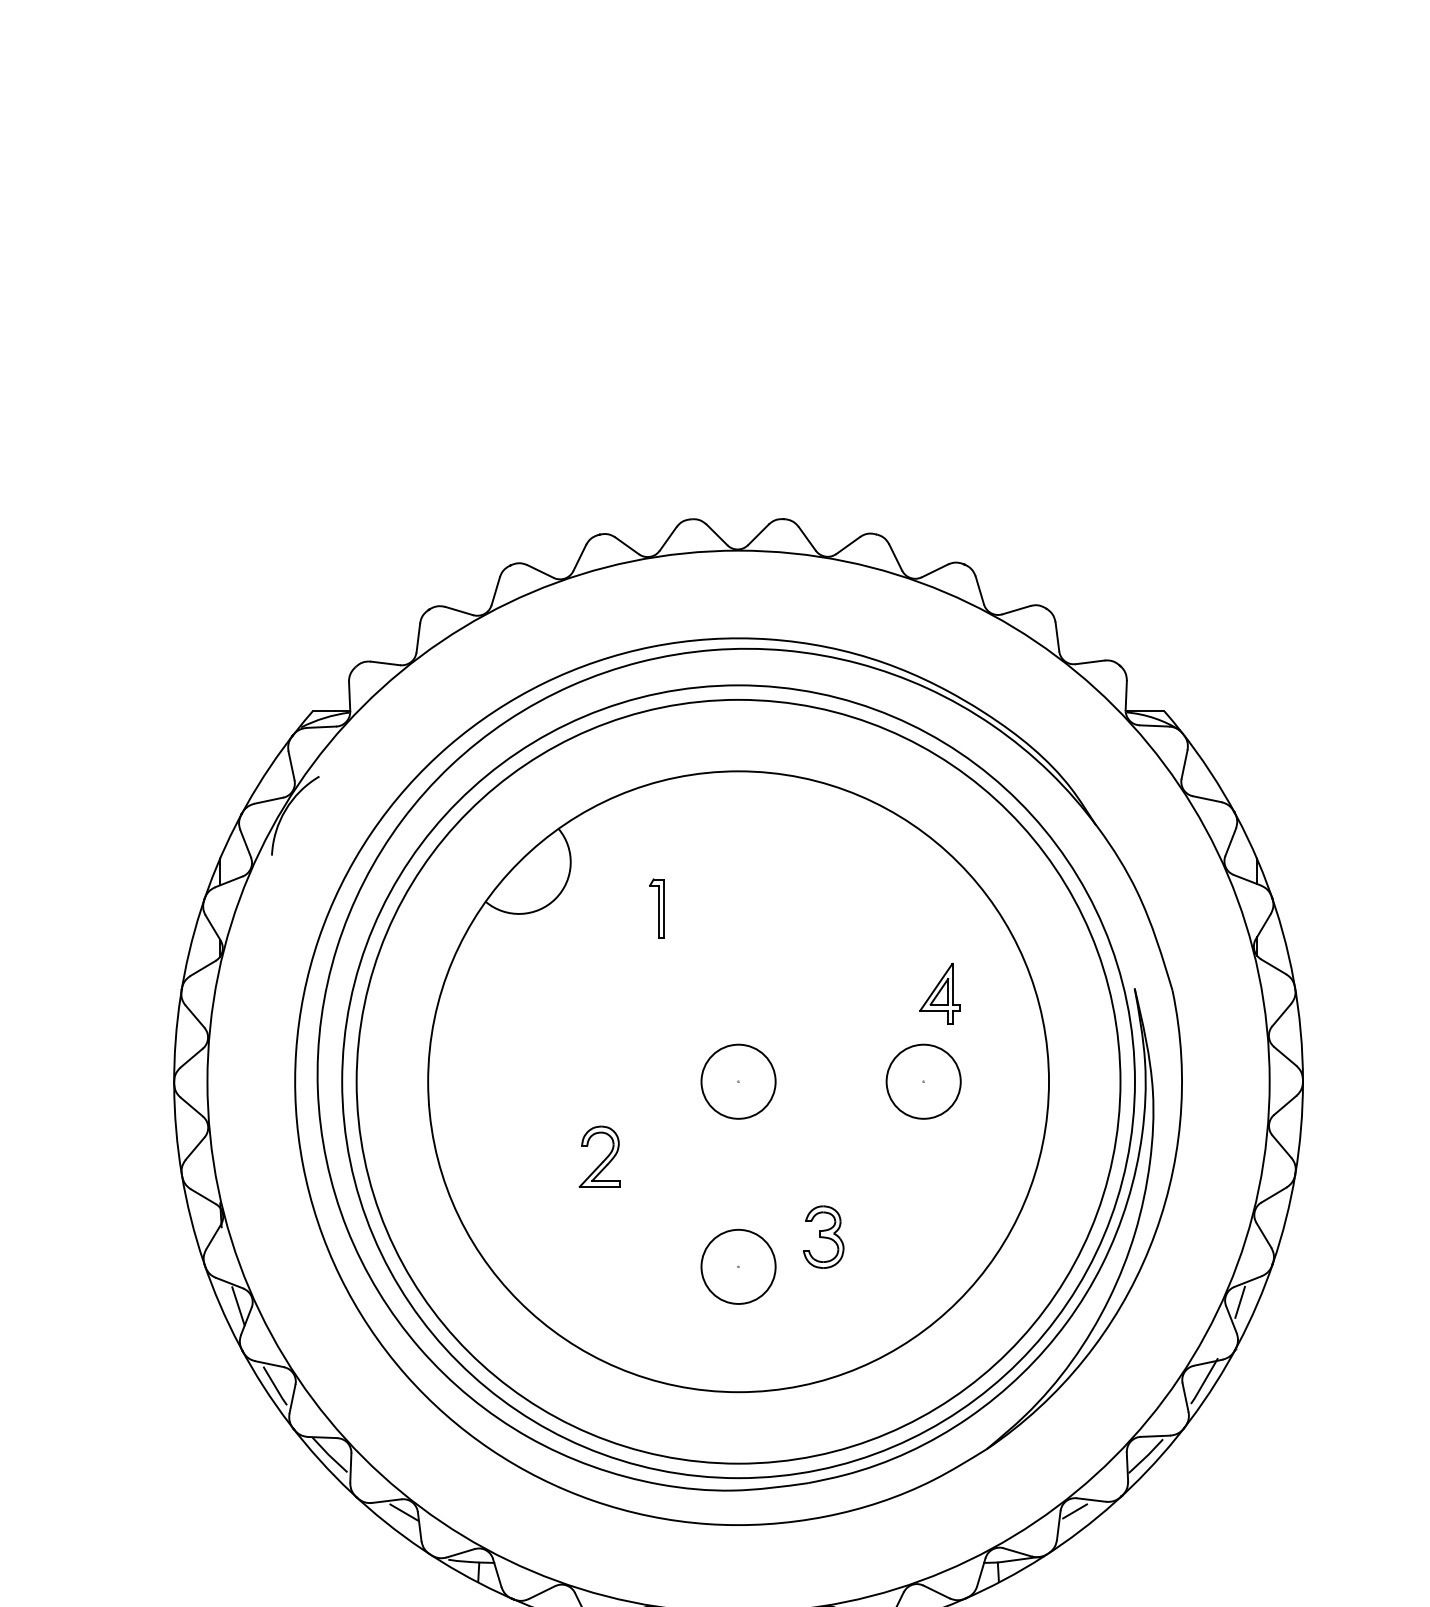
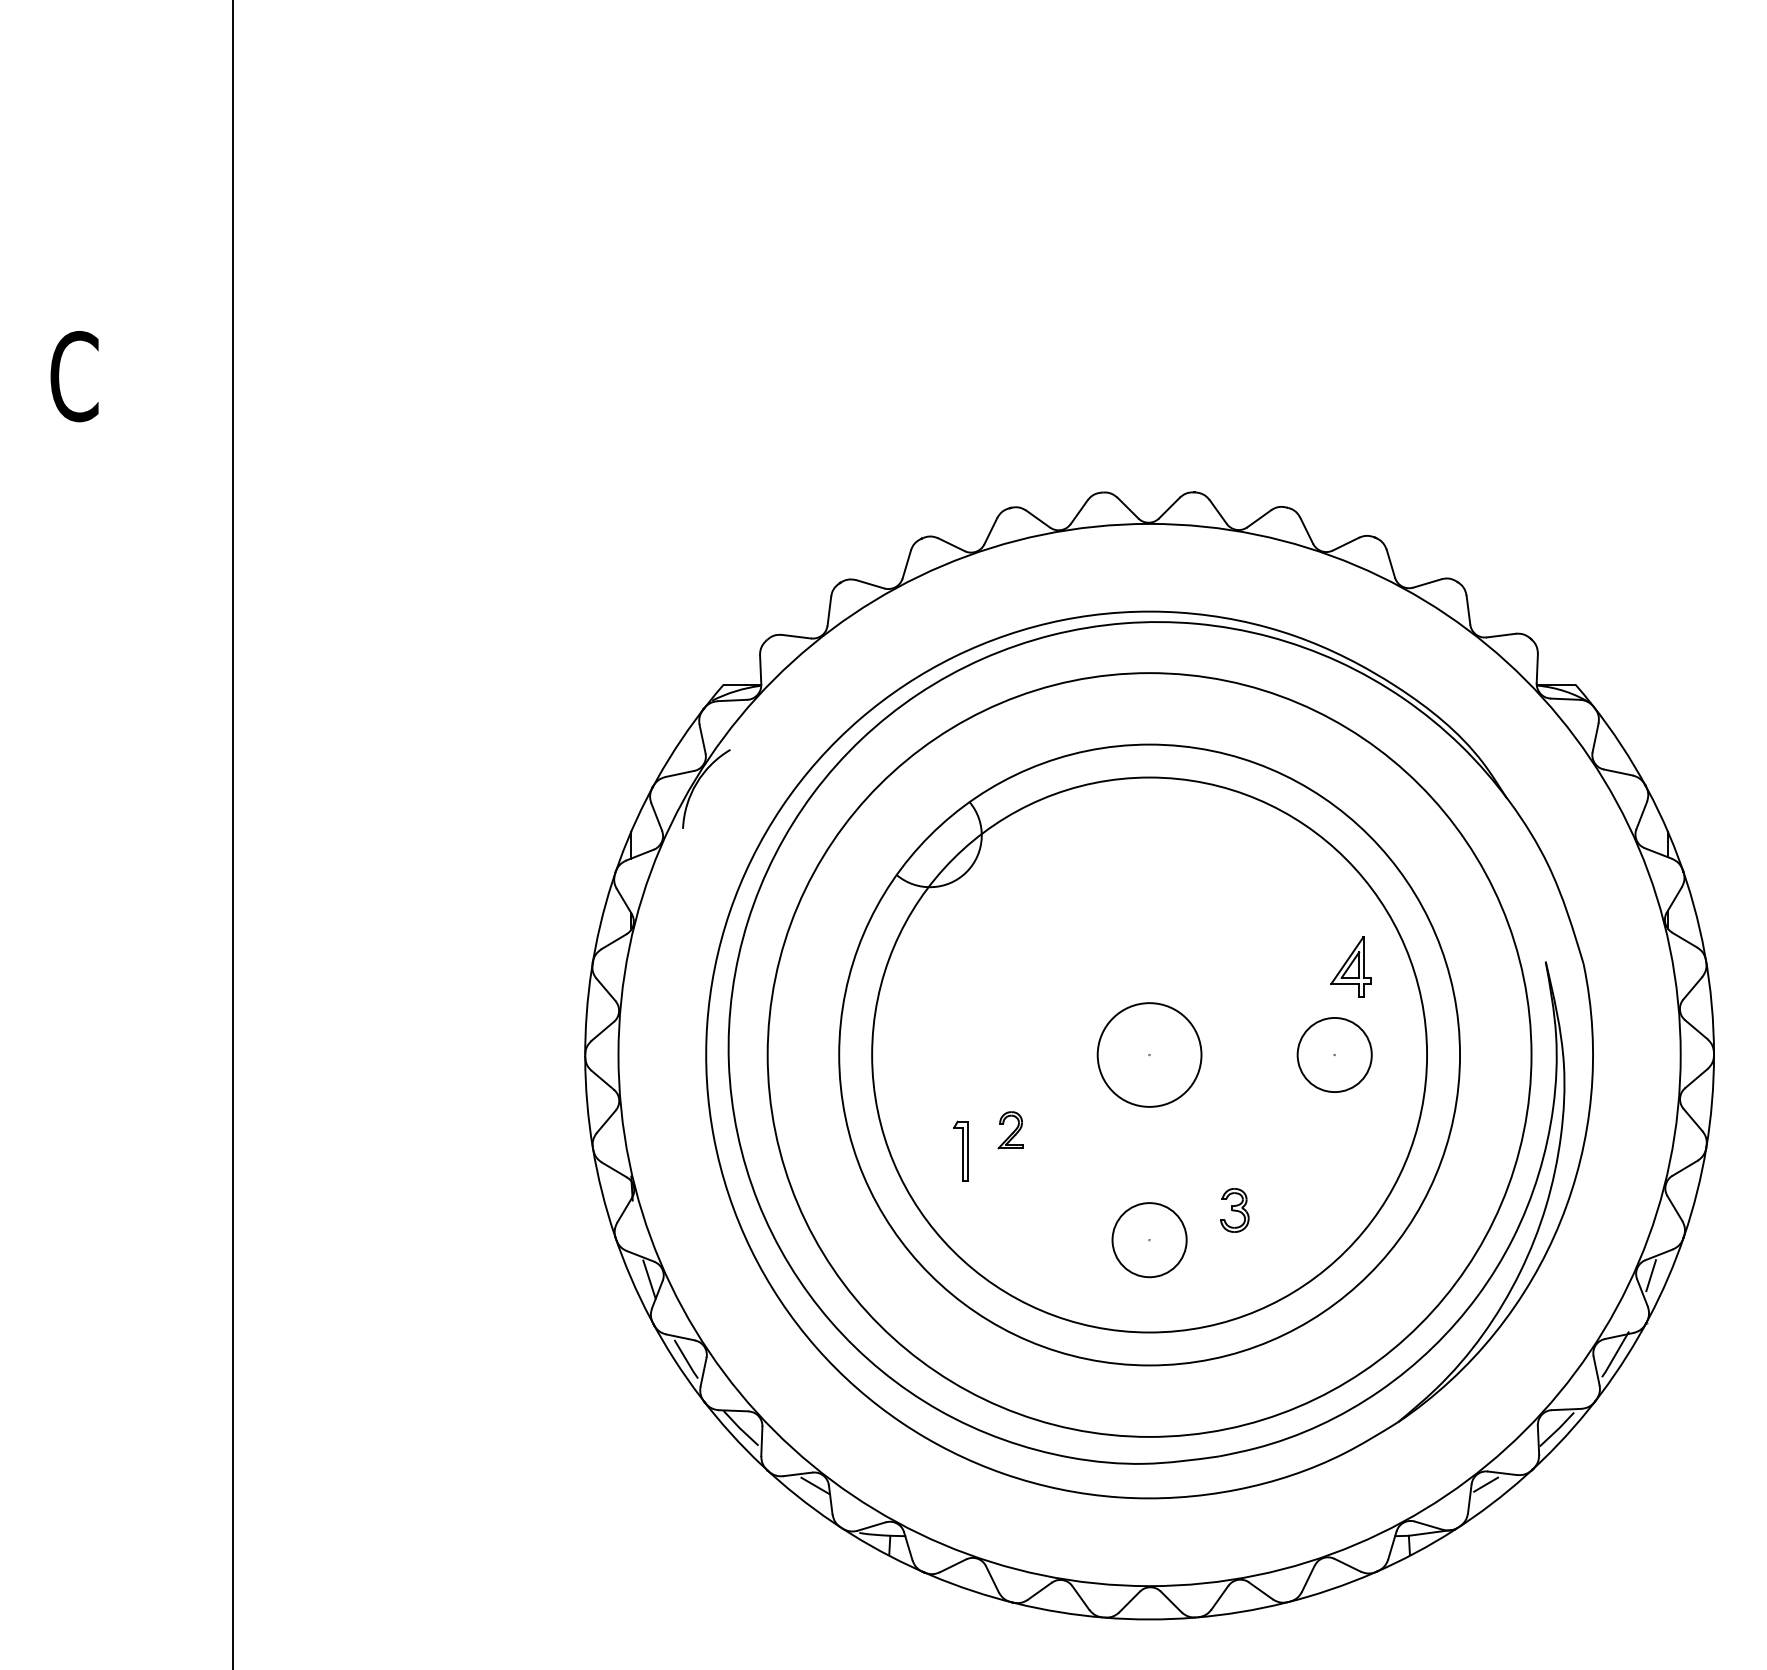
part: (656, 908) -> (960, 1150), moved
circle: (738, 1081) -> (1149, 1054), size x0.7
circle: (738, 1081) -> (1149, 1054), size x1.4
part: (599, 1157) -> (1010, 1130), size x0.6
part: (823, 1237) -> (1234, 1210), size x0.7

